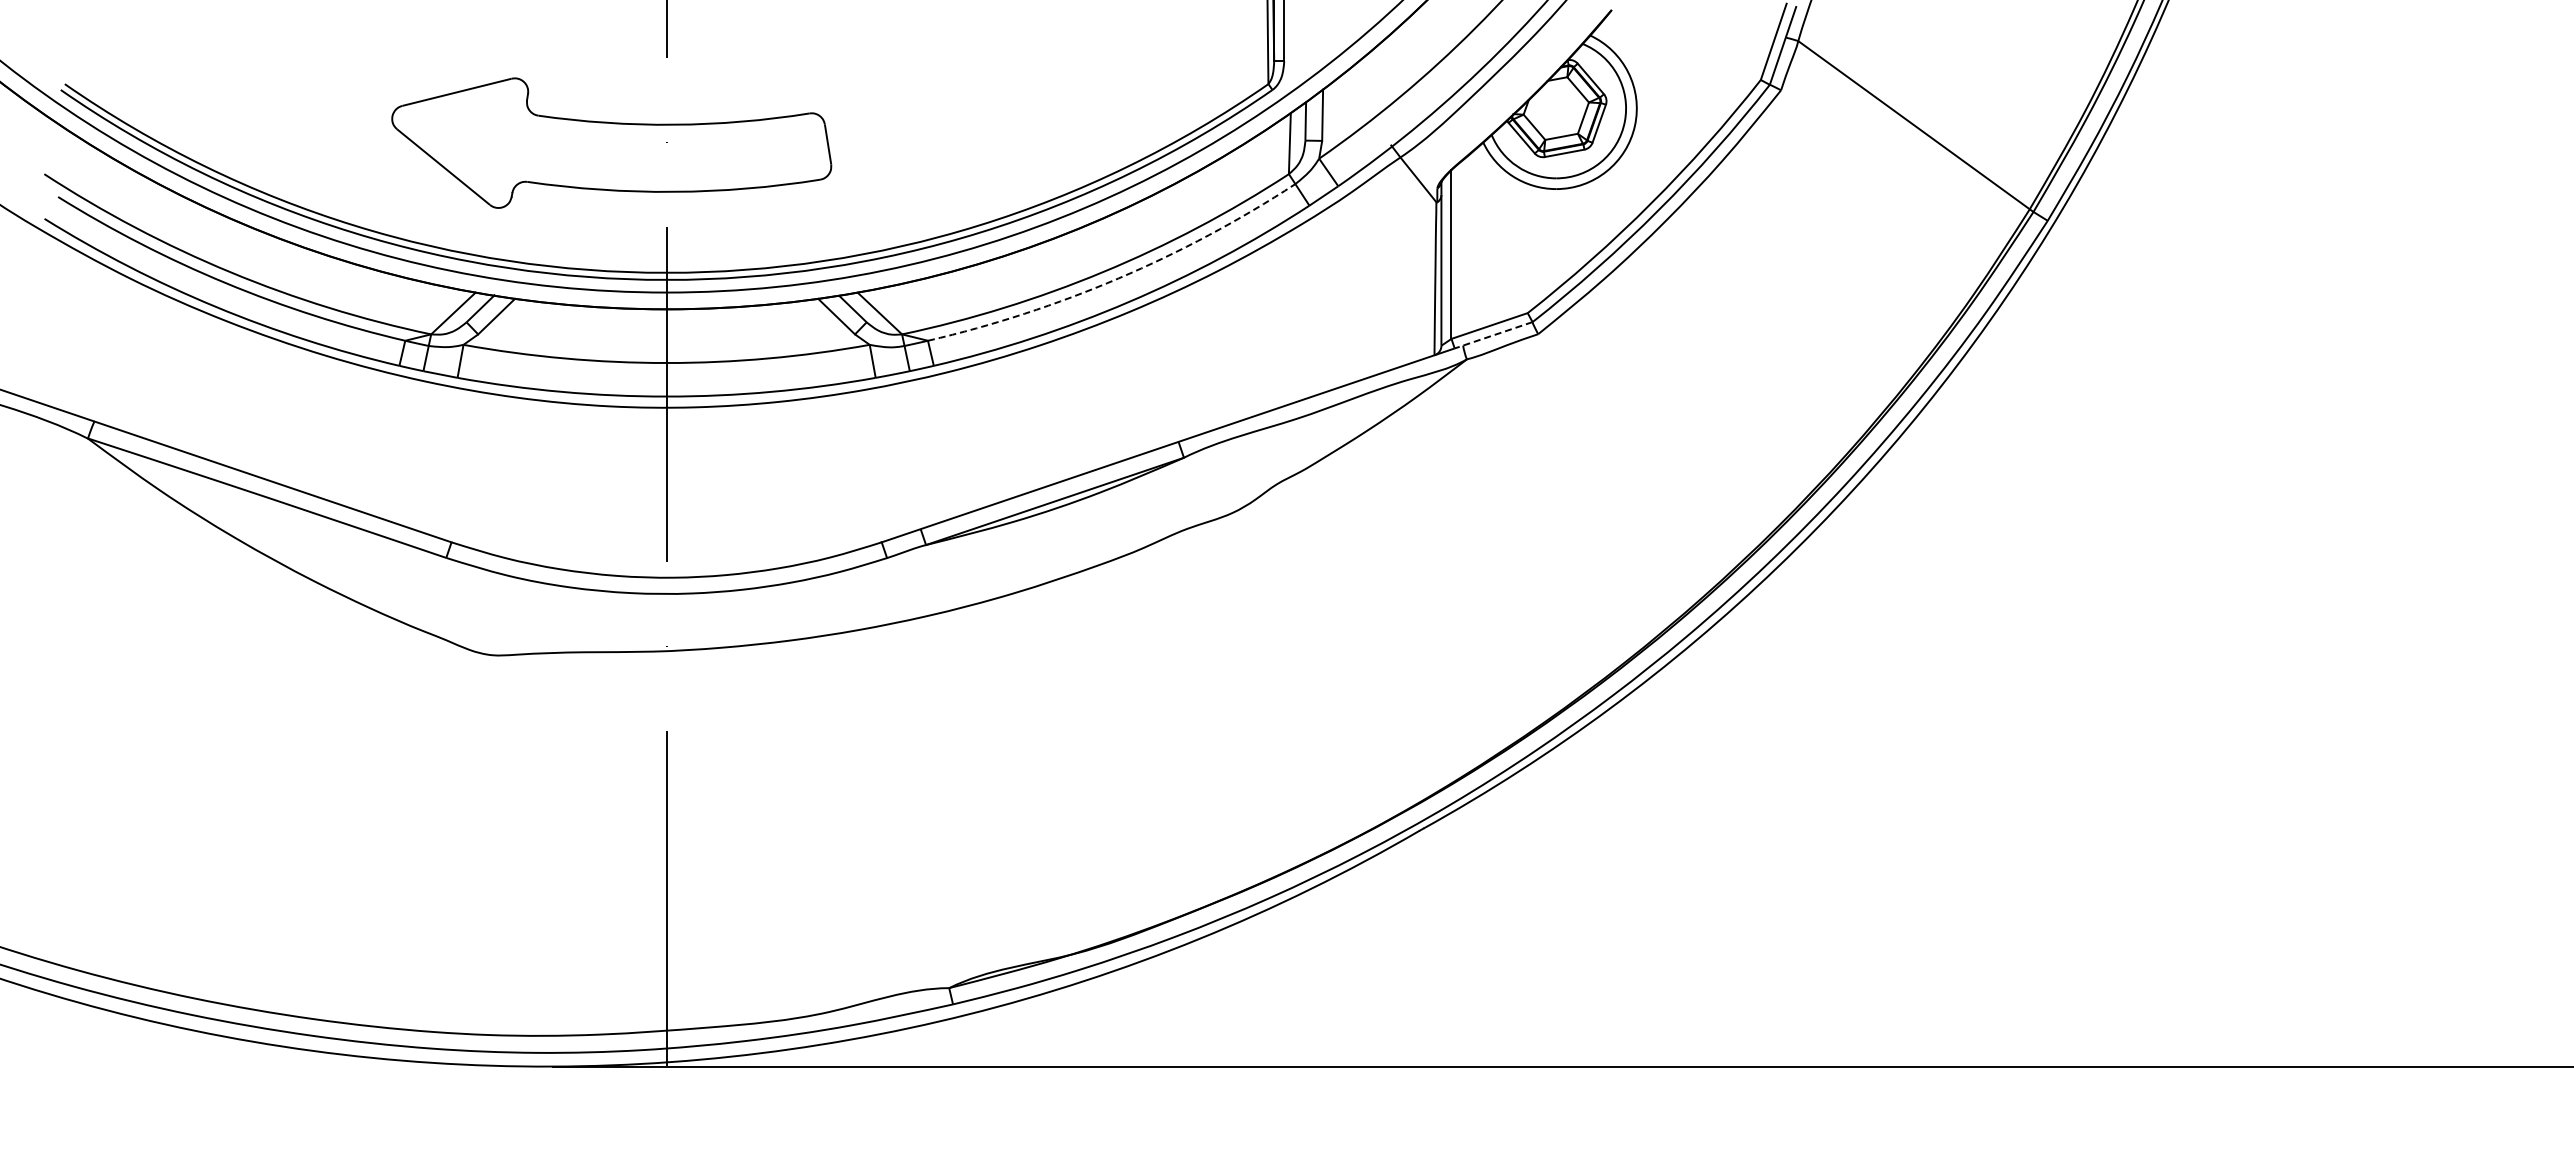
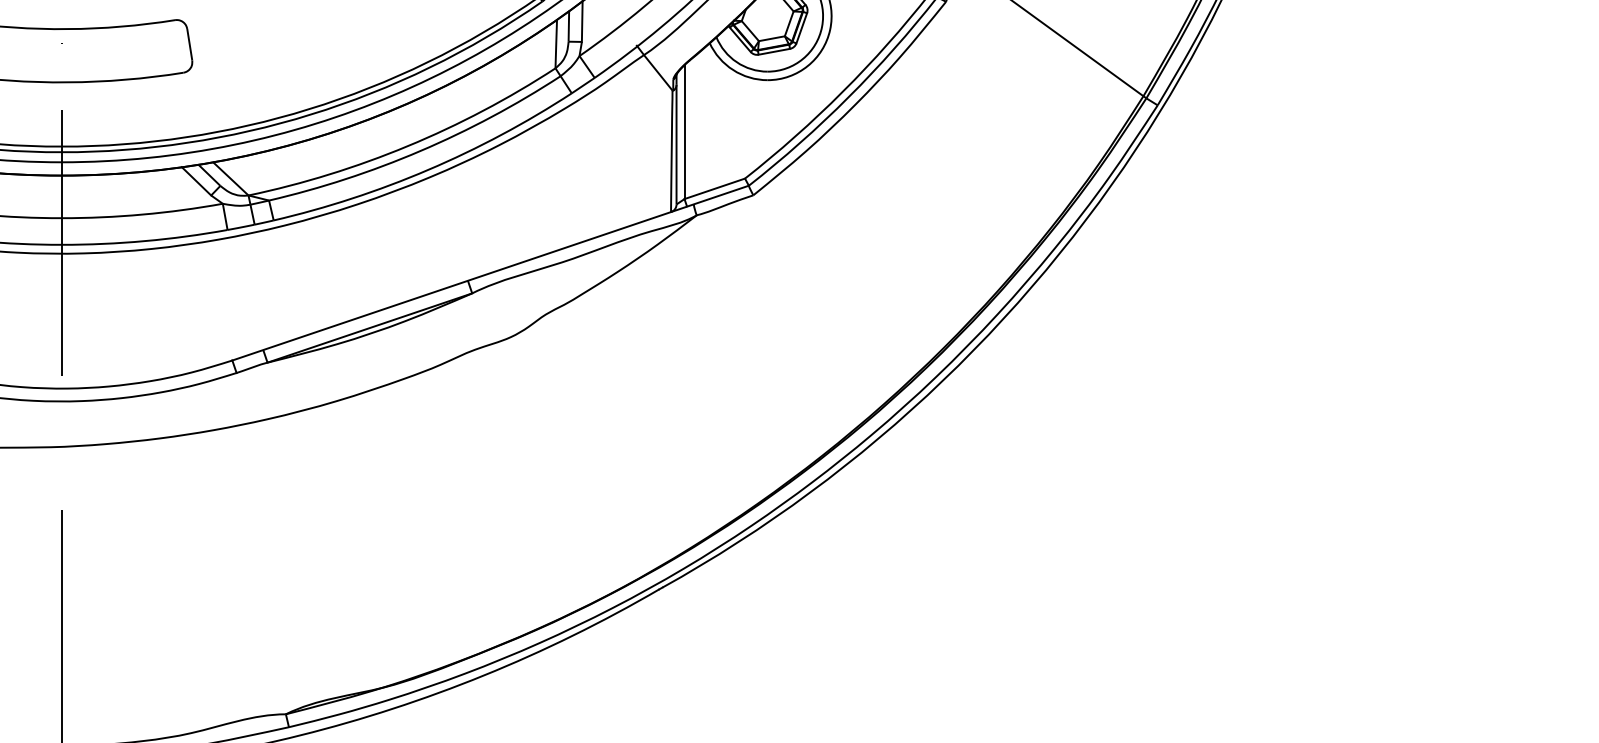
arc: (1118, 278) -> (420, 151), dashed -> solid
line: (1493, 335) -> (717, 196), dashed -> solid

